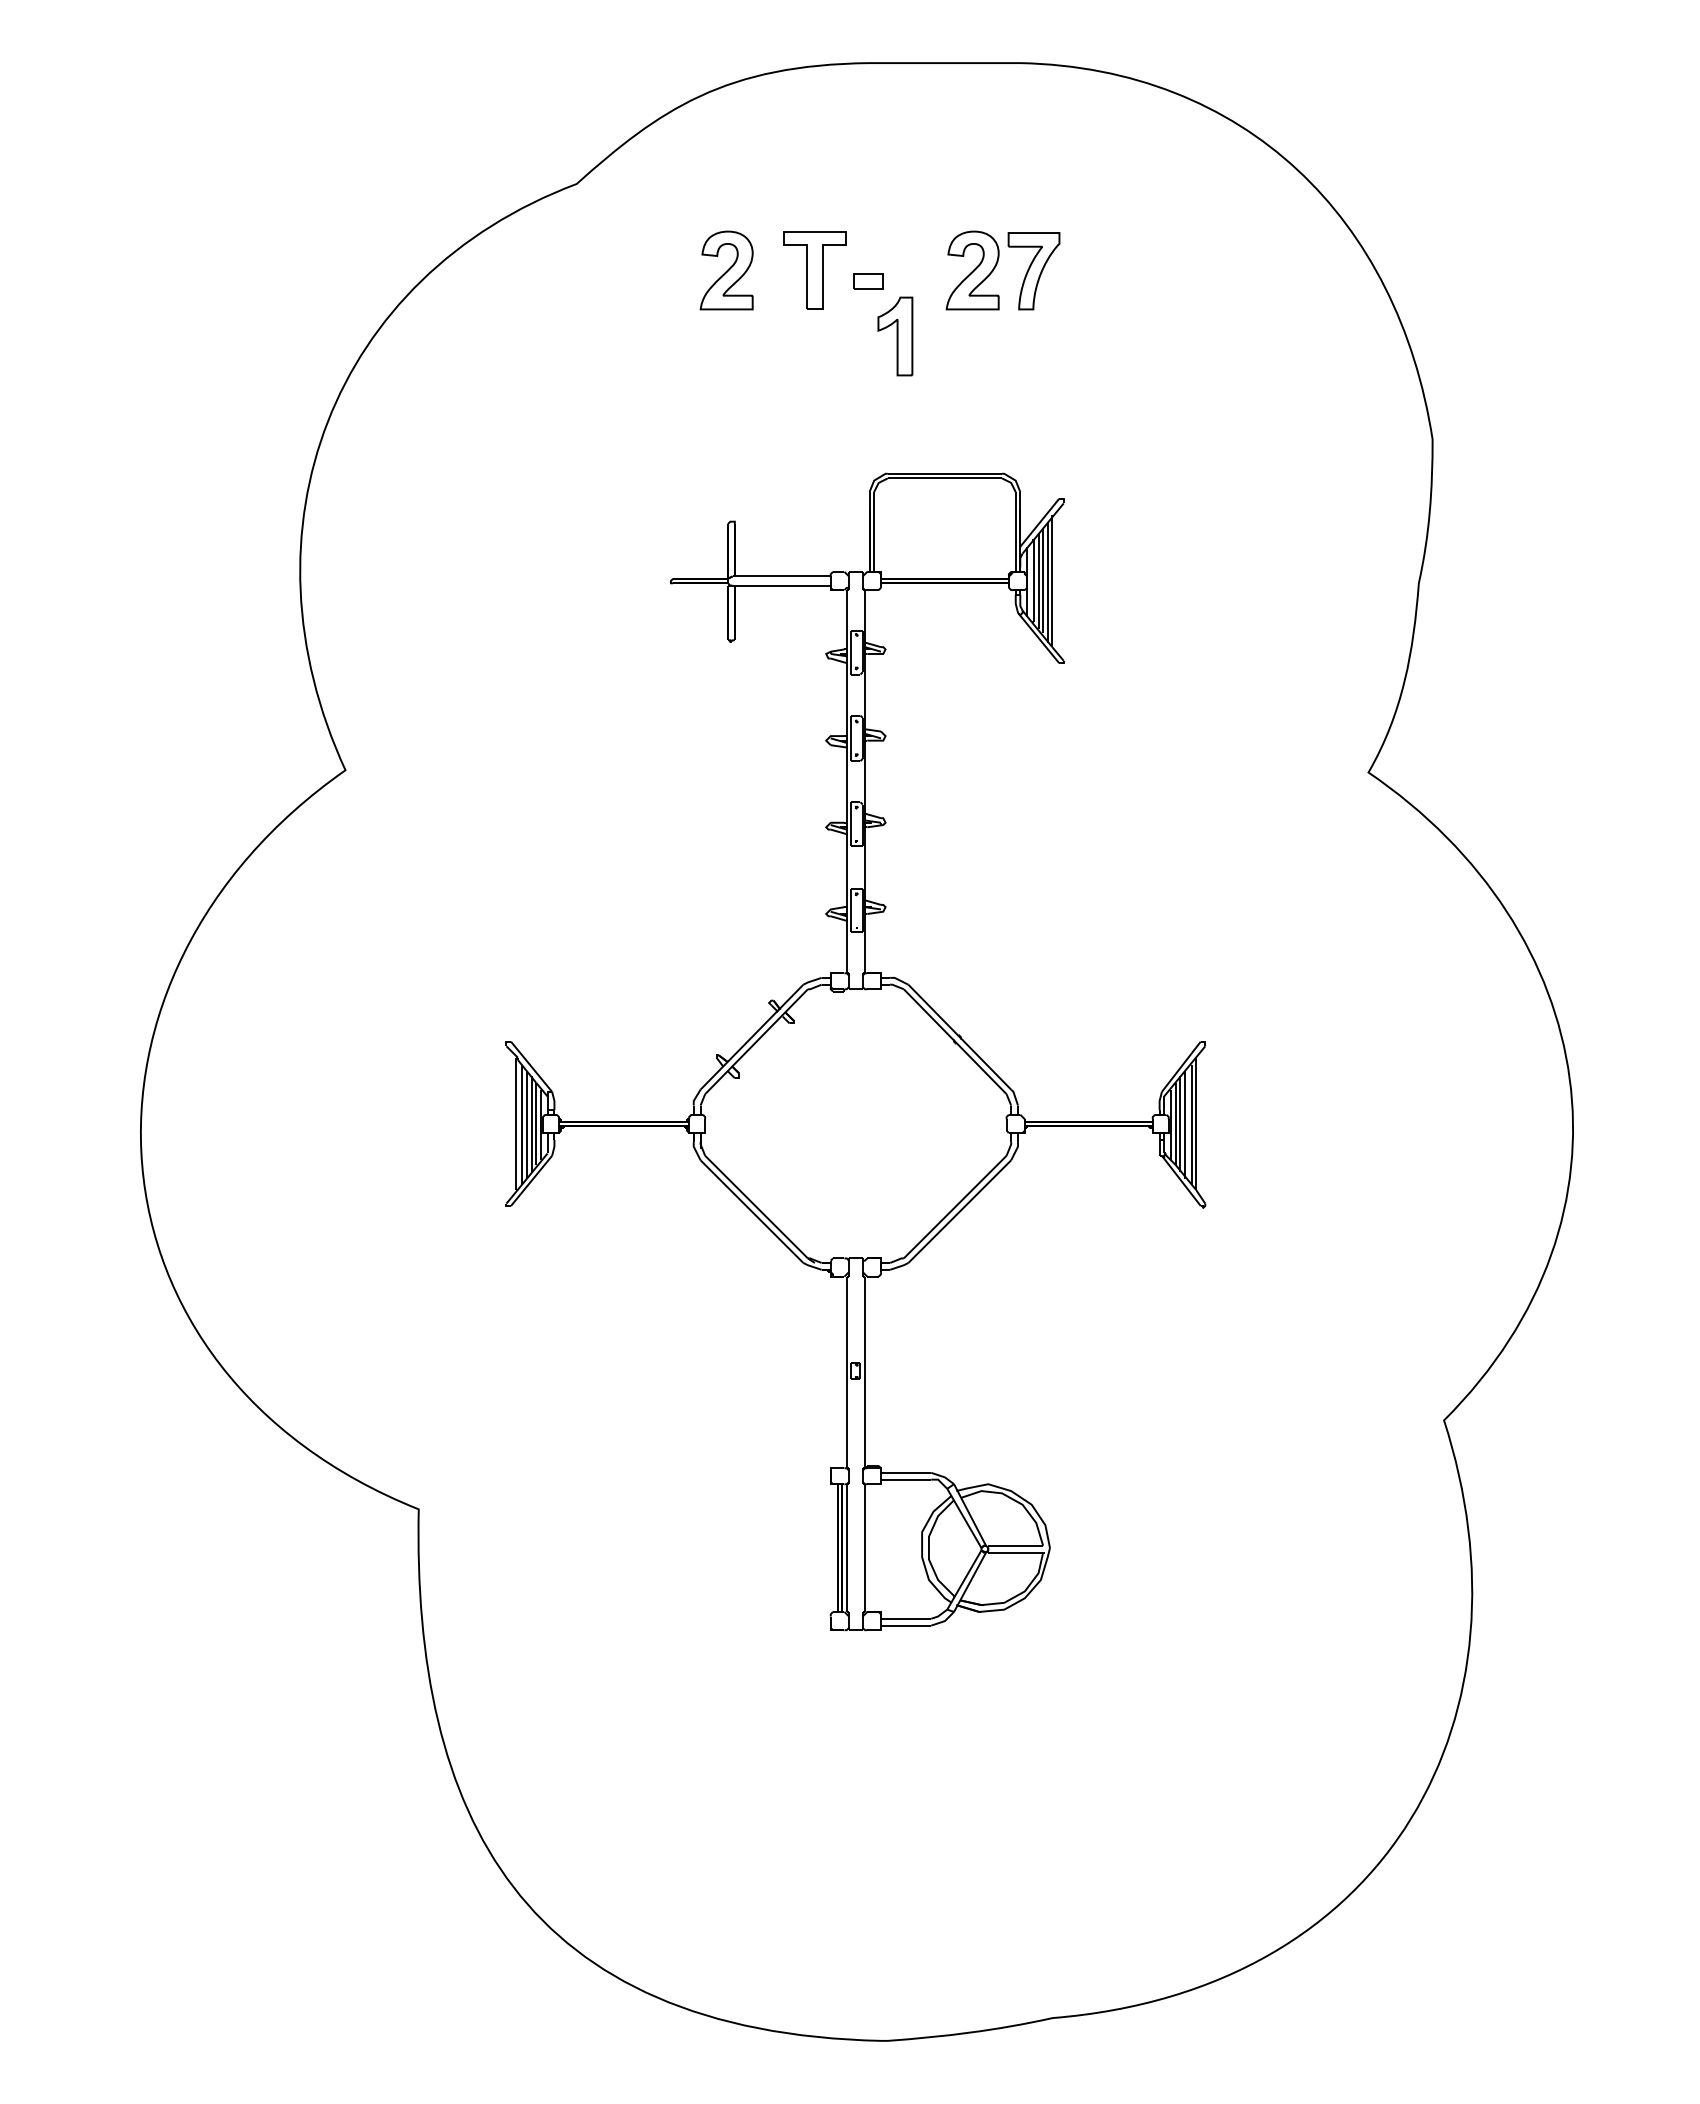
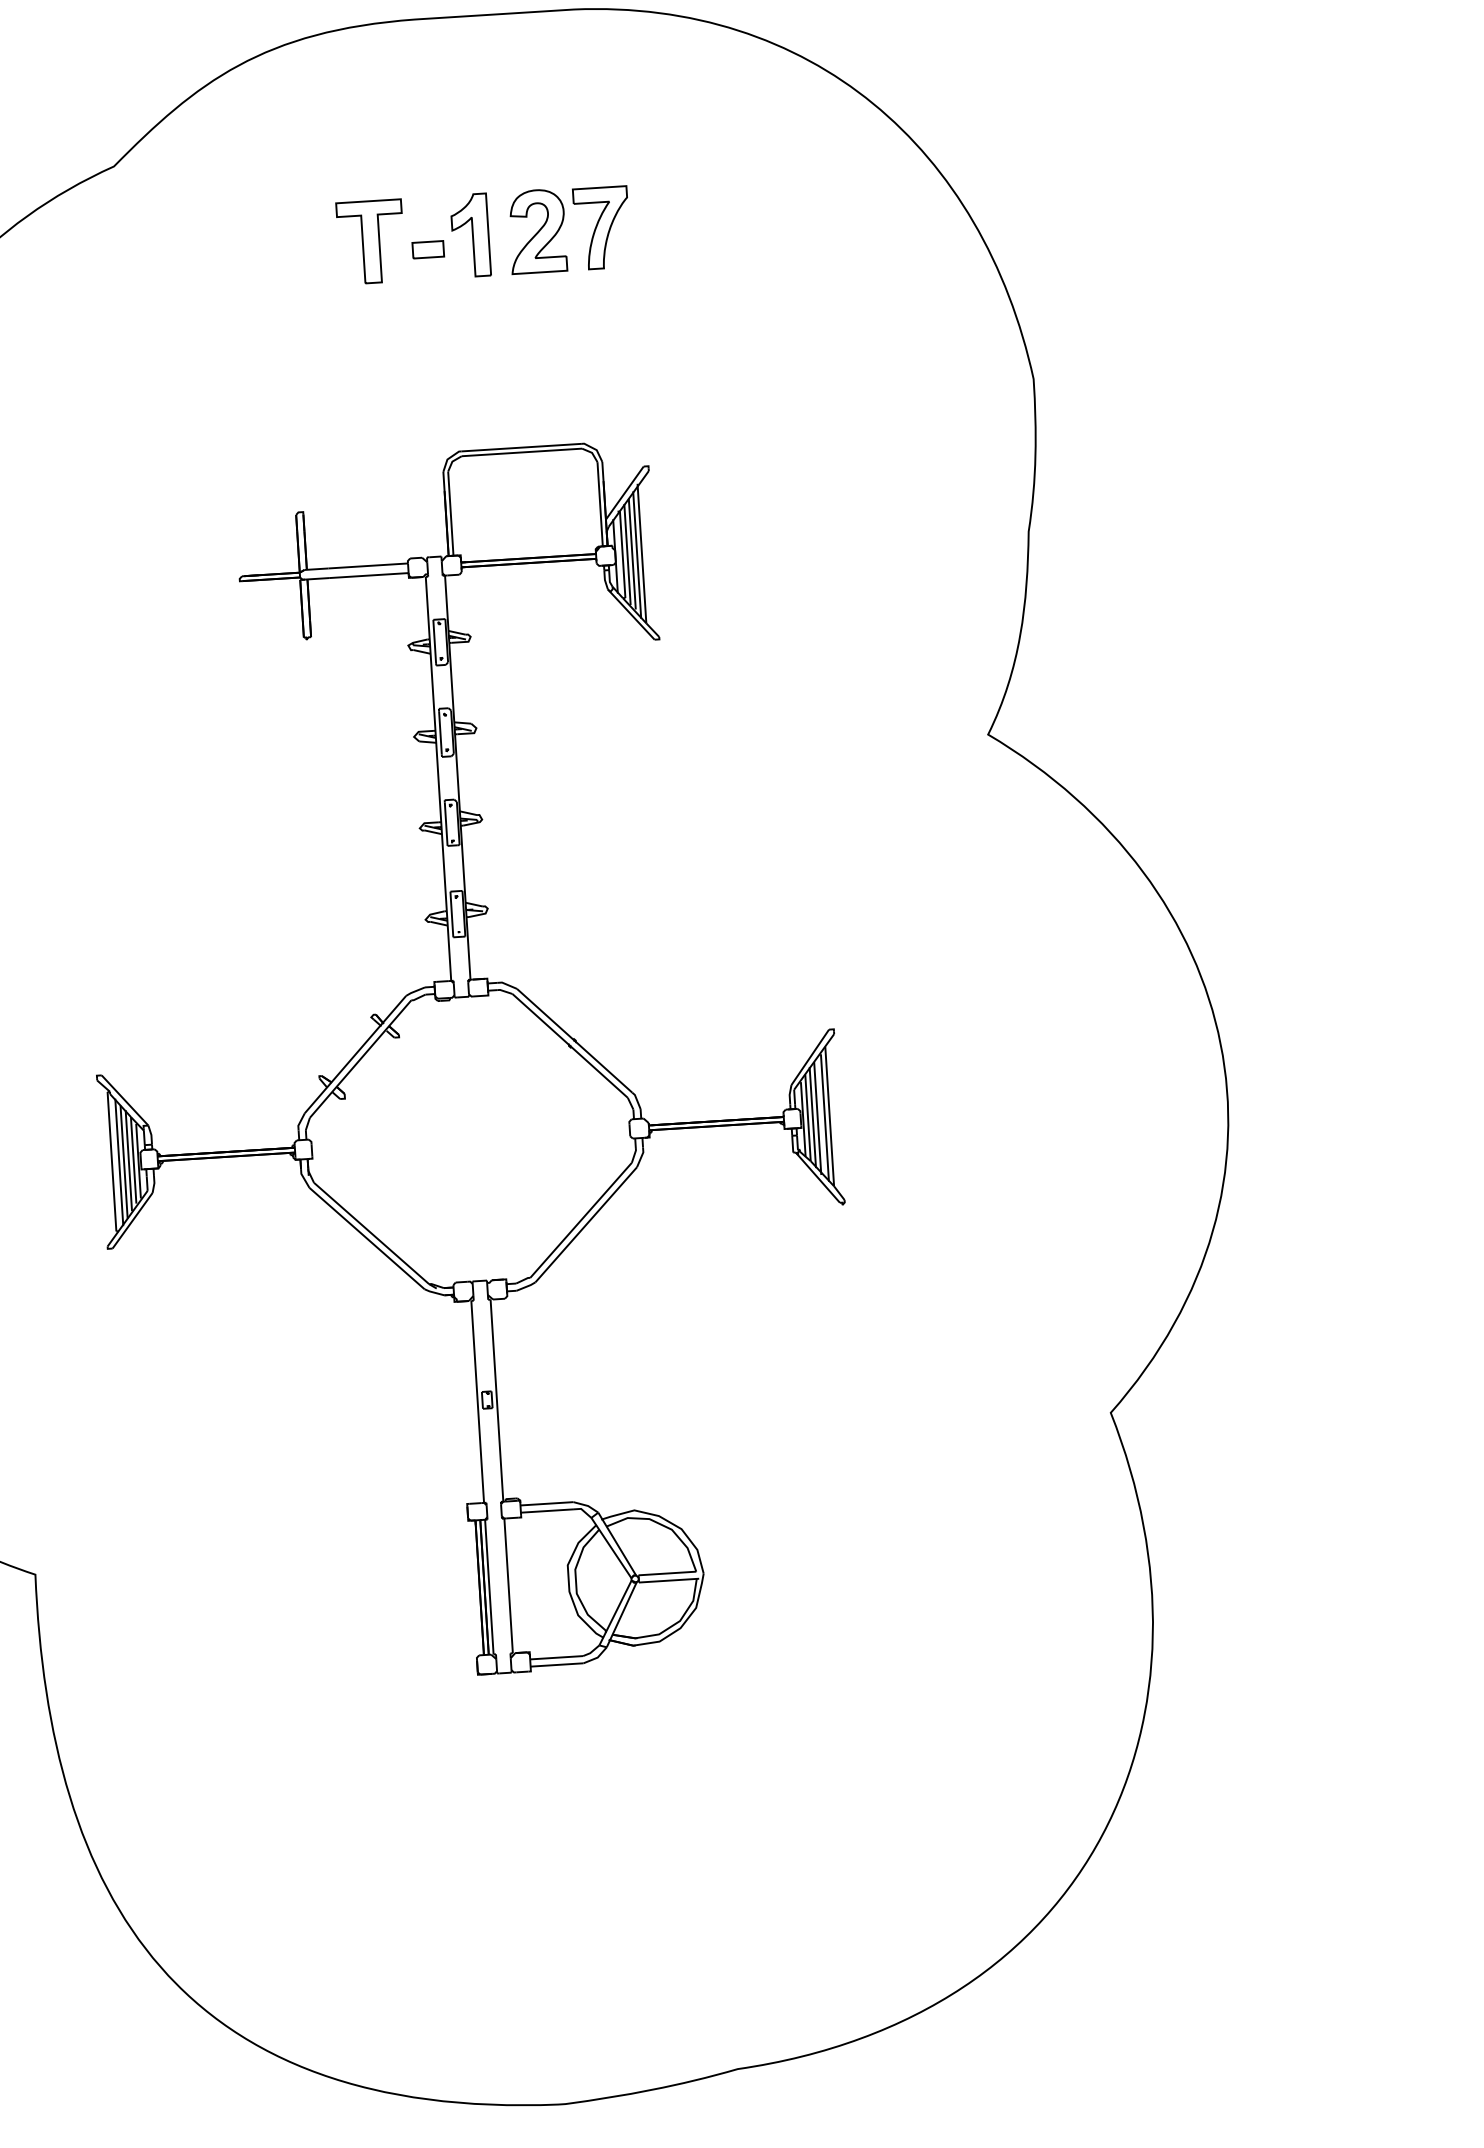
part: (726, 270) -> (277, 247), removed
part: (895, 336) -> (470, 235), moved

